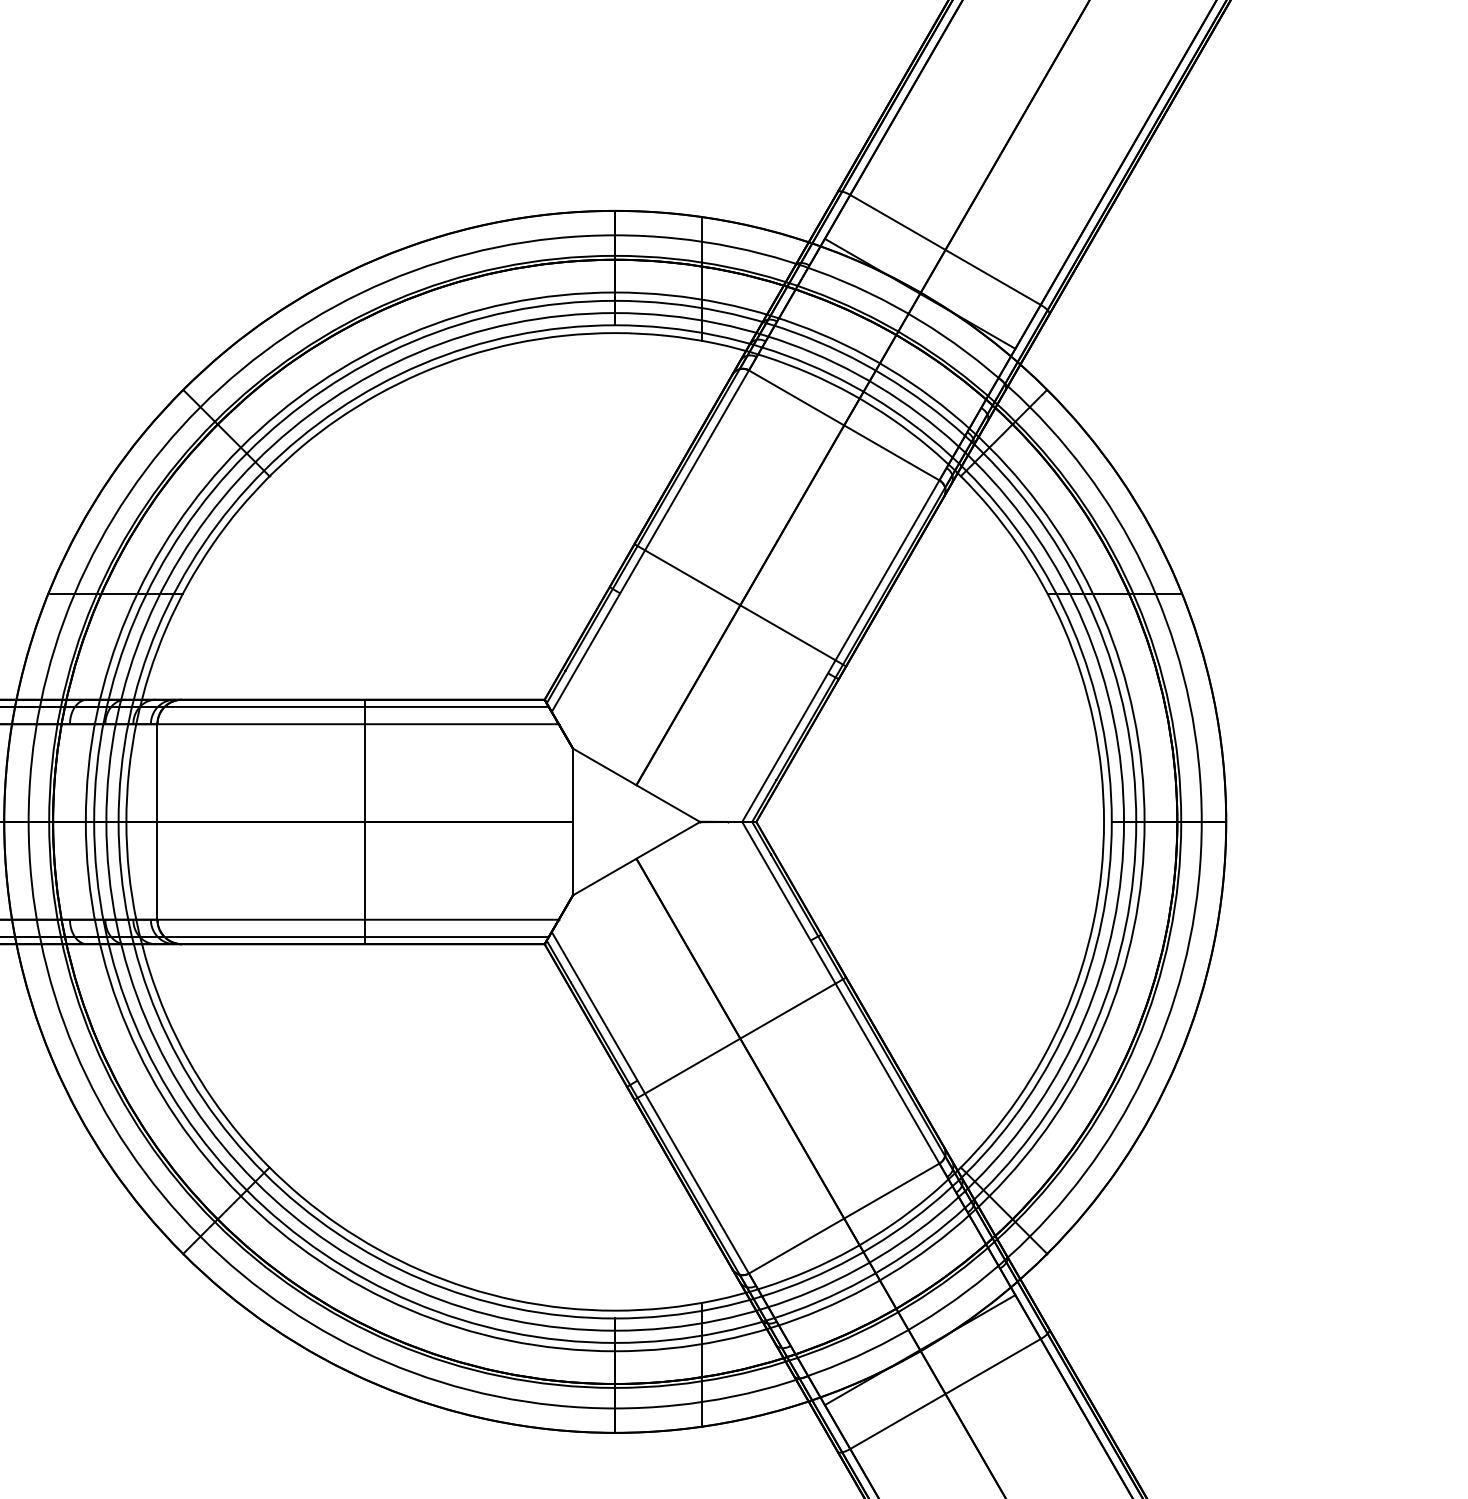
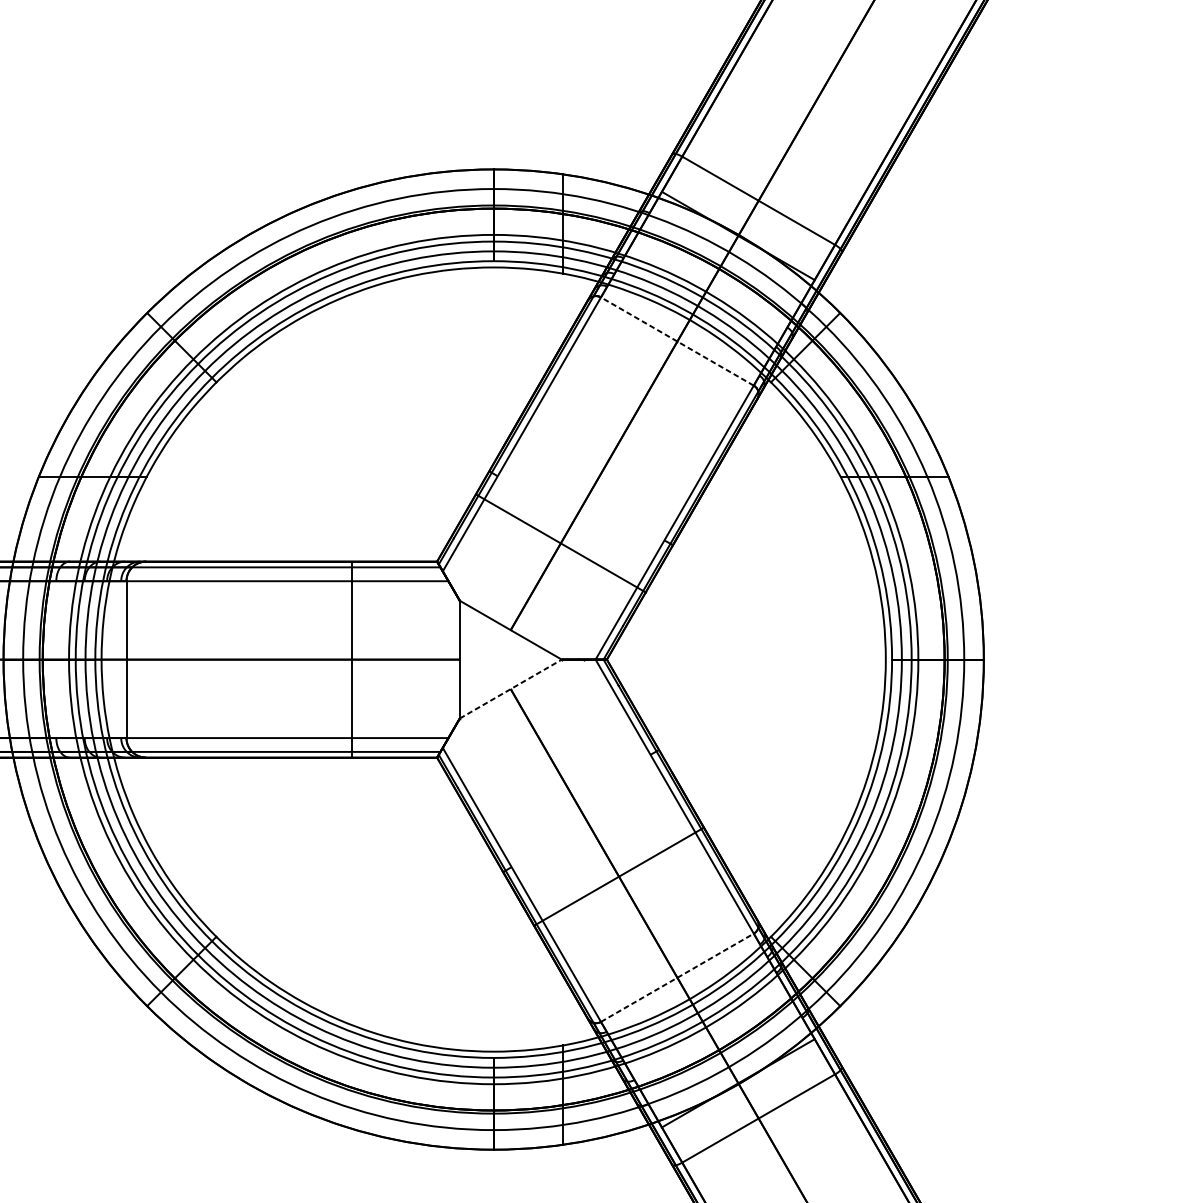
line: (844, 425) -> (677, 341), solid -> dashed
line: (740, 605) -> (561, 543), moved
line: (365, 821) -> (351, 659), moved
line: (636, 858) -> (510, 688), solid -> dashed
line: (740, 1038) -> (619, 876), moved
line: (844, 1218) -> (677, 977), solid -> dashed

